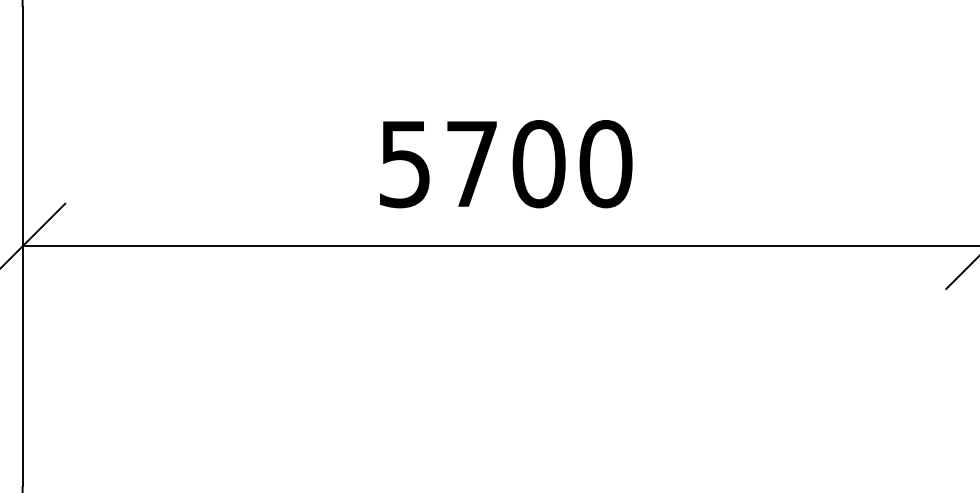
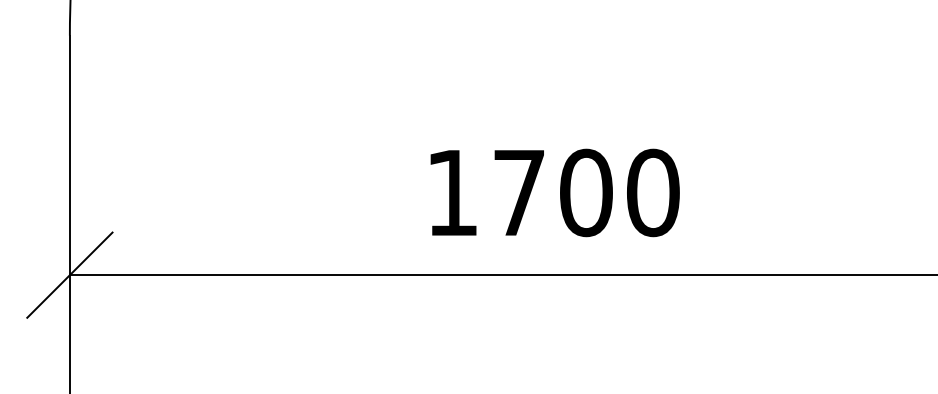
text: (404, 164) -> (451, 193), 5700 -> 1700

